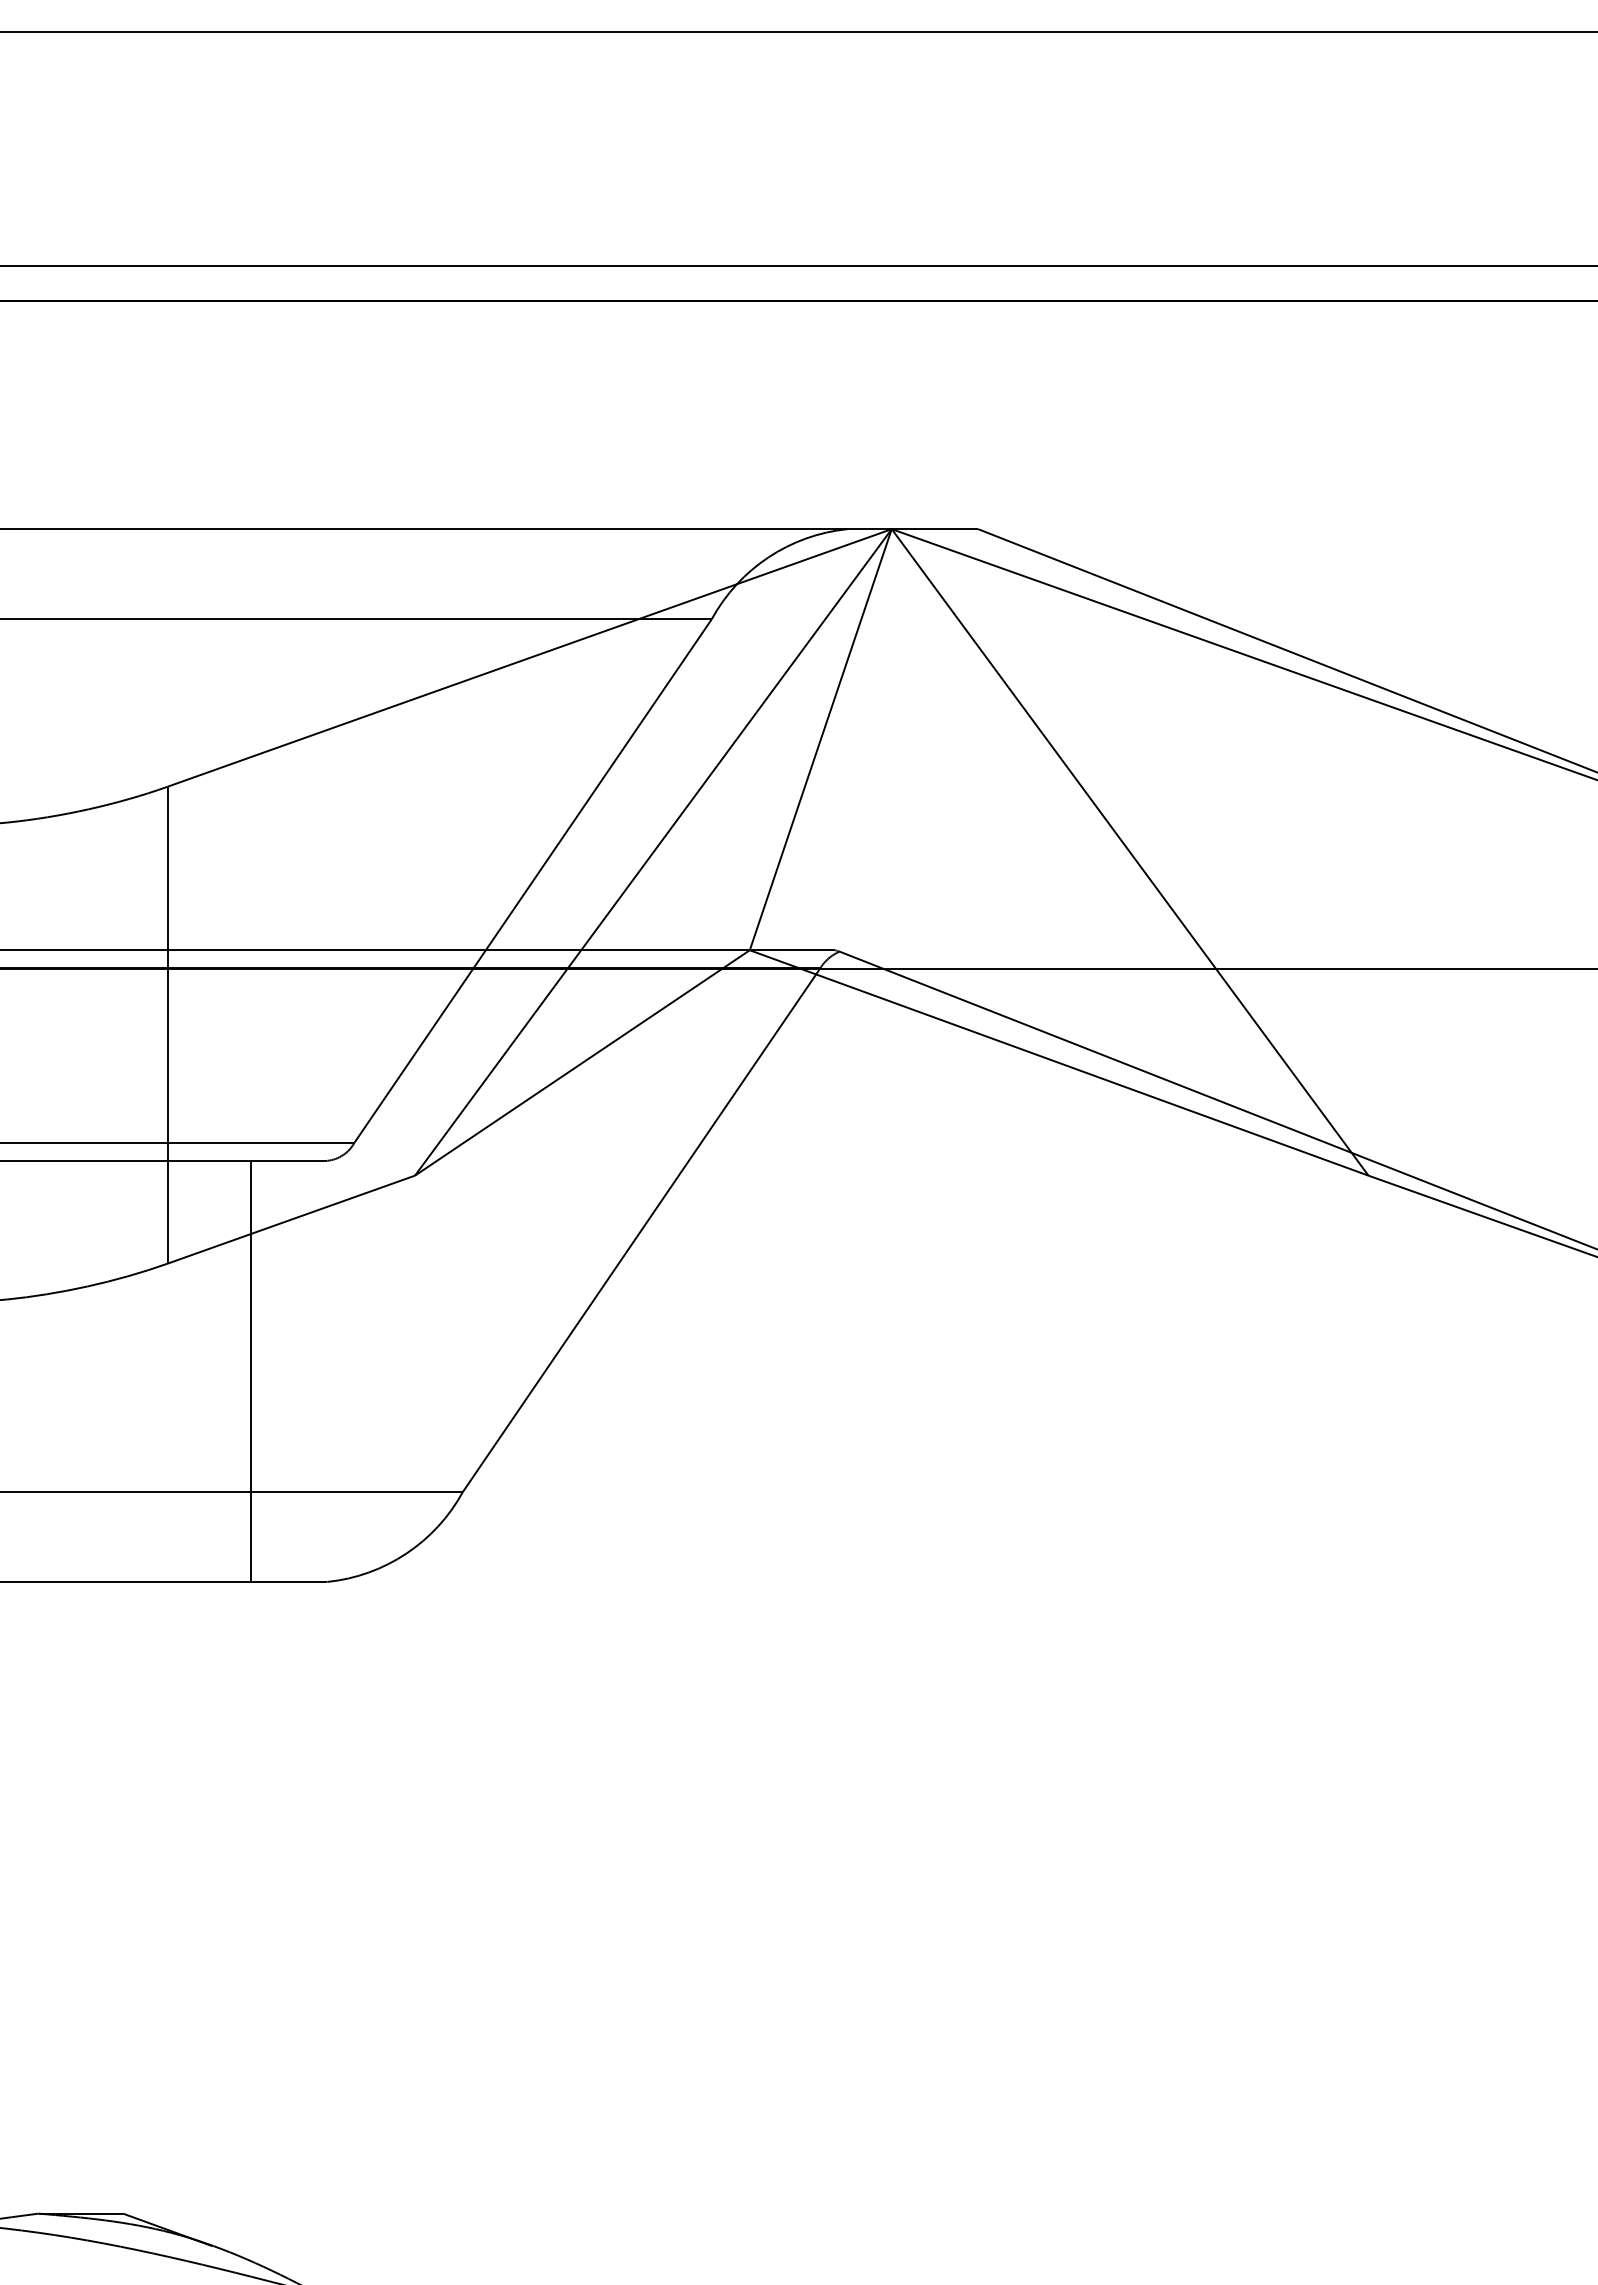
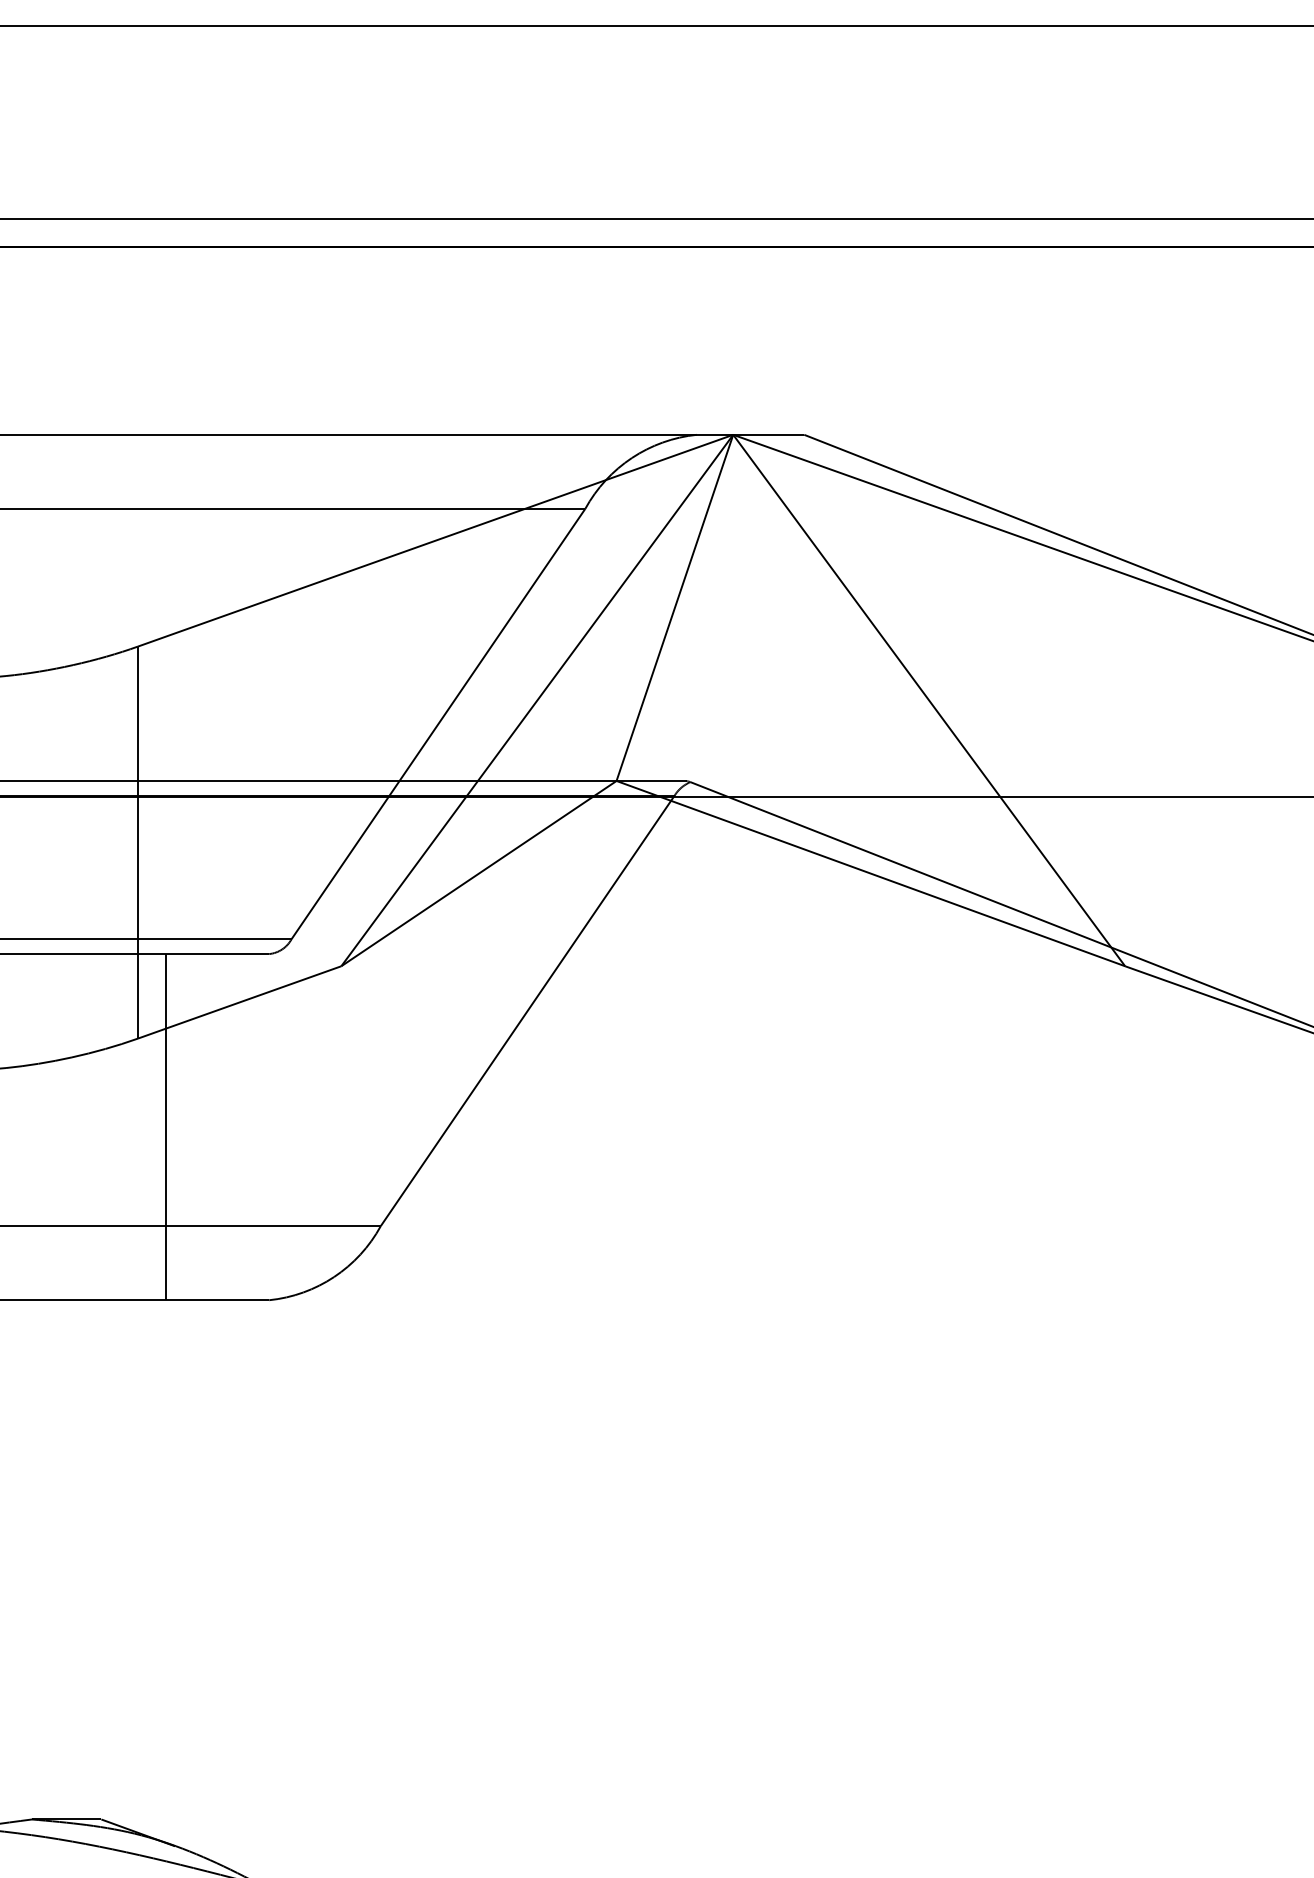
line: (250, 1370) -> (165, 1126), moved

